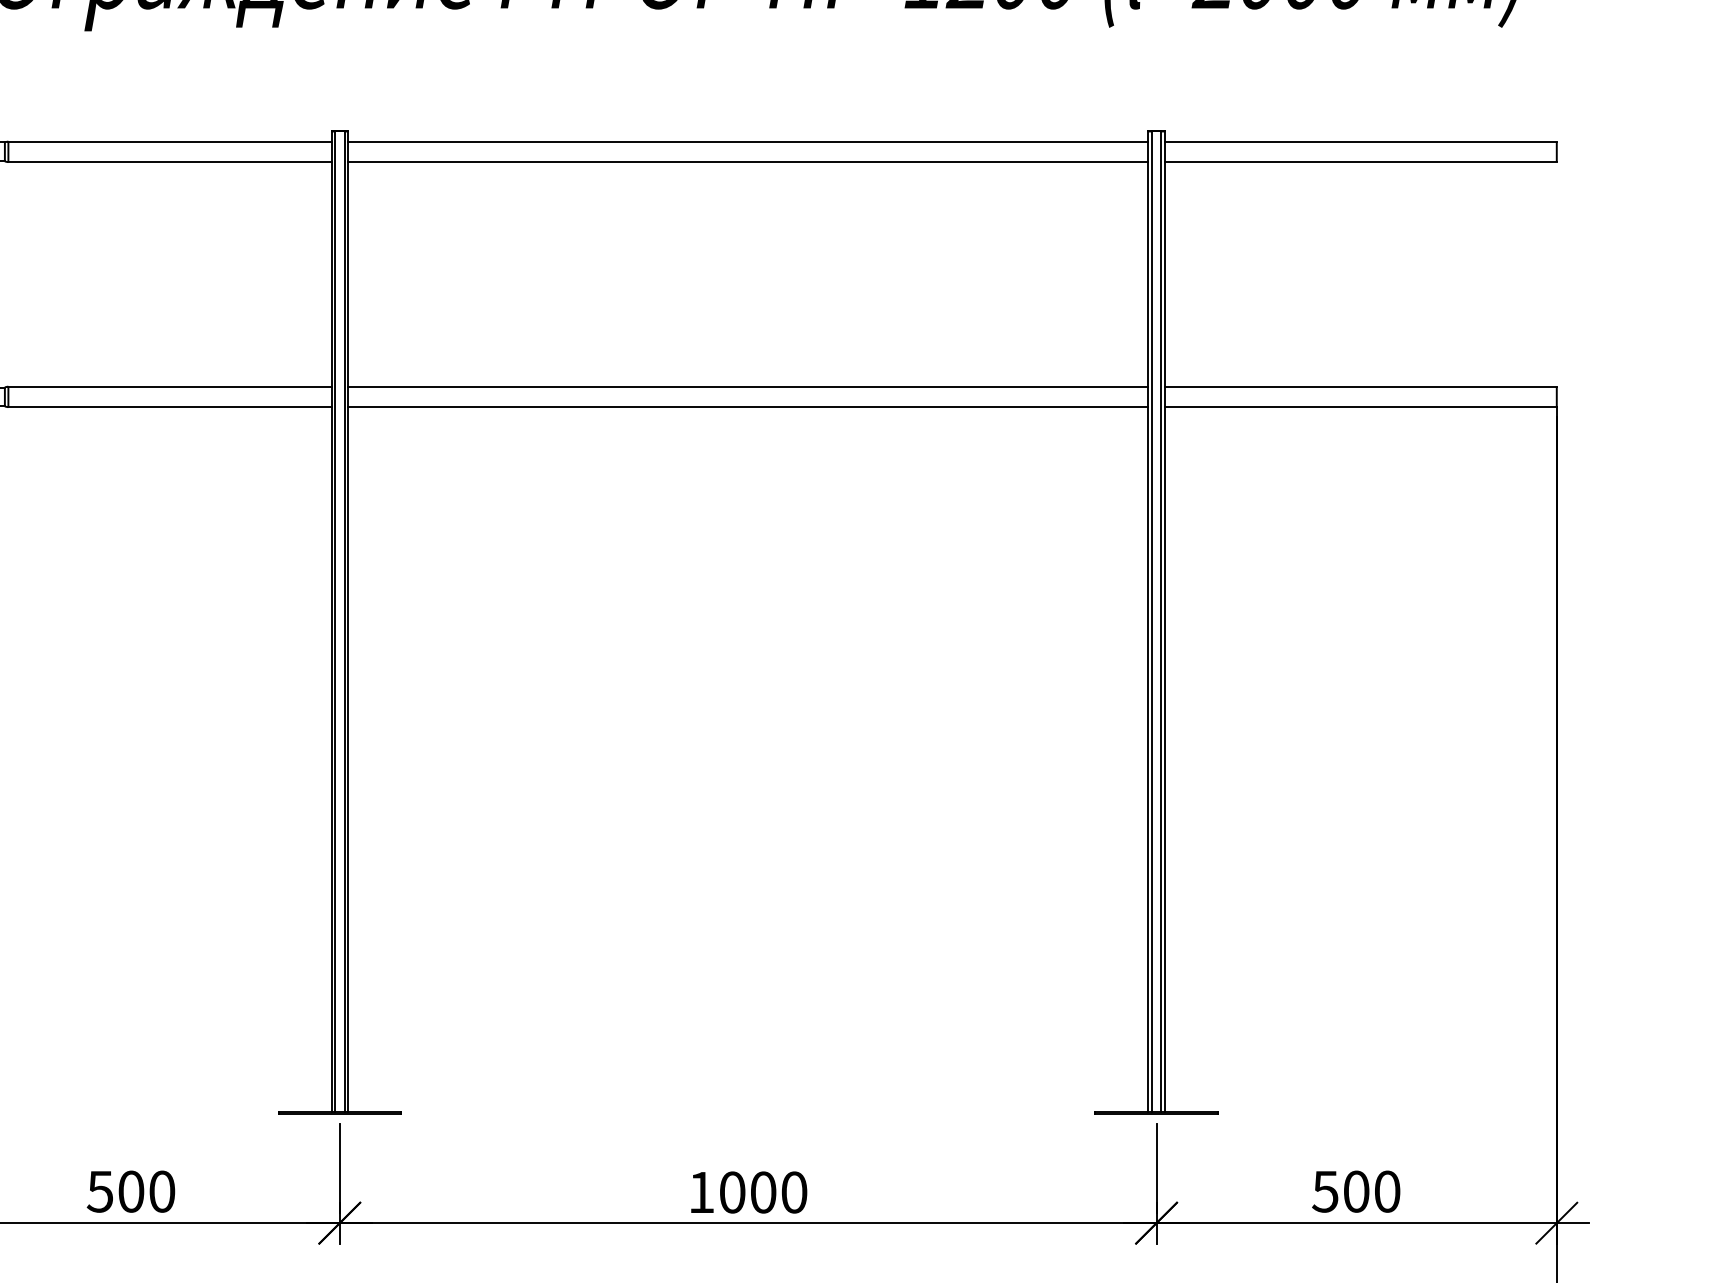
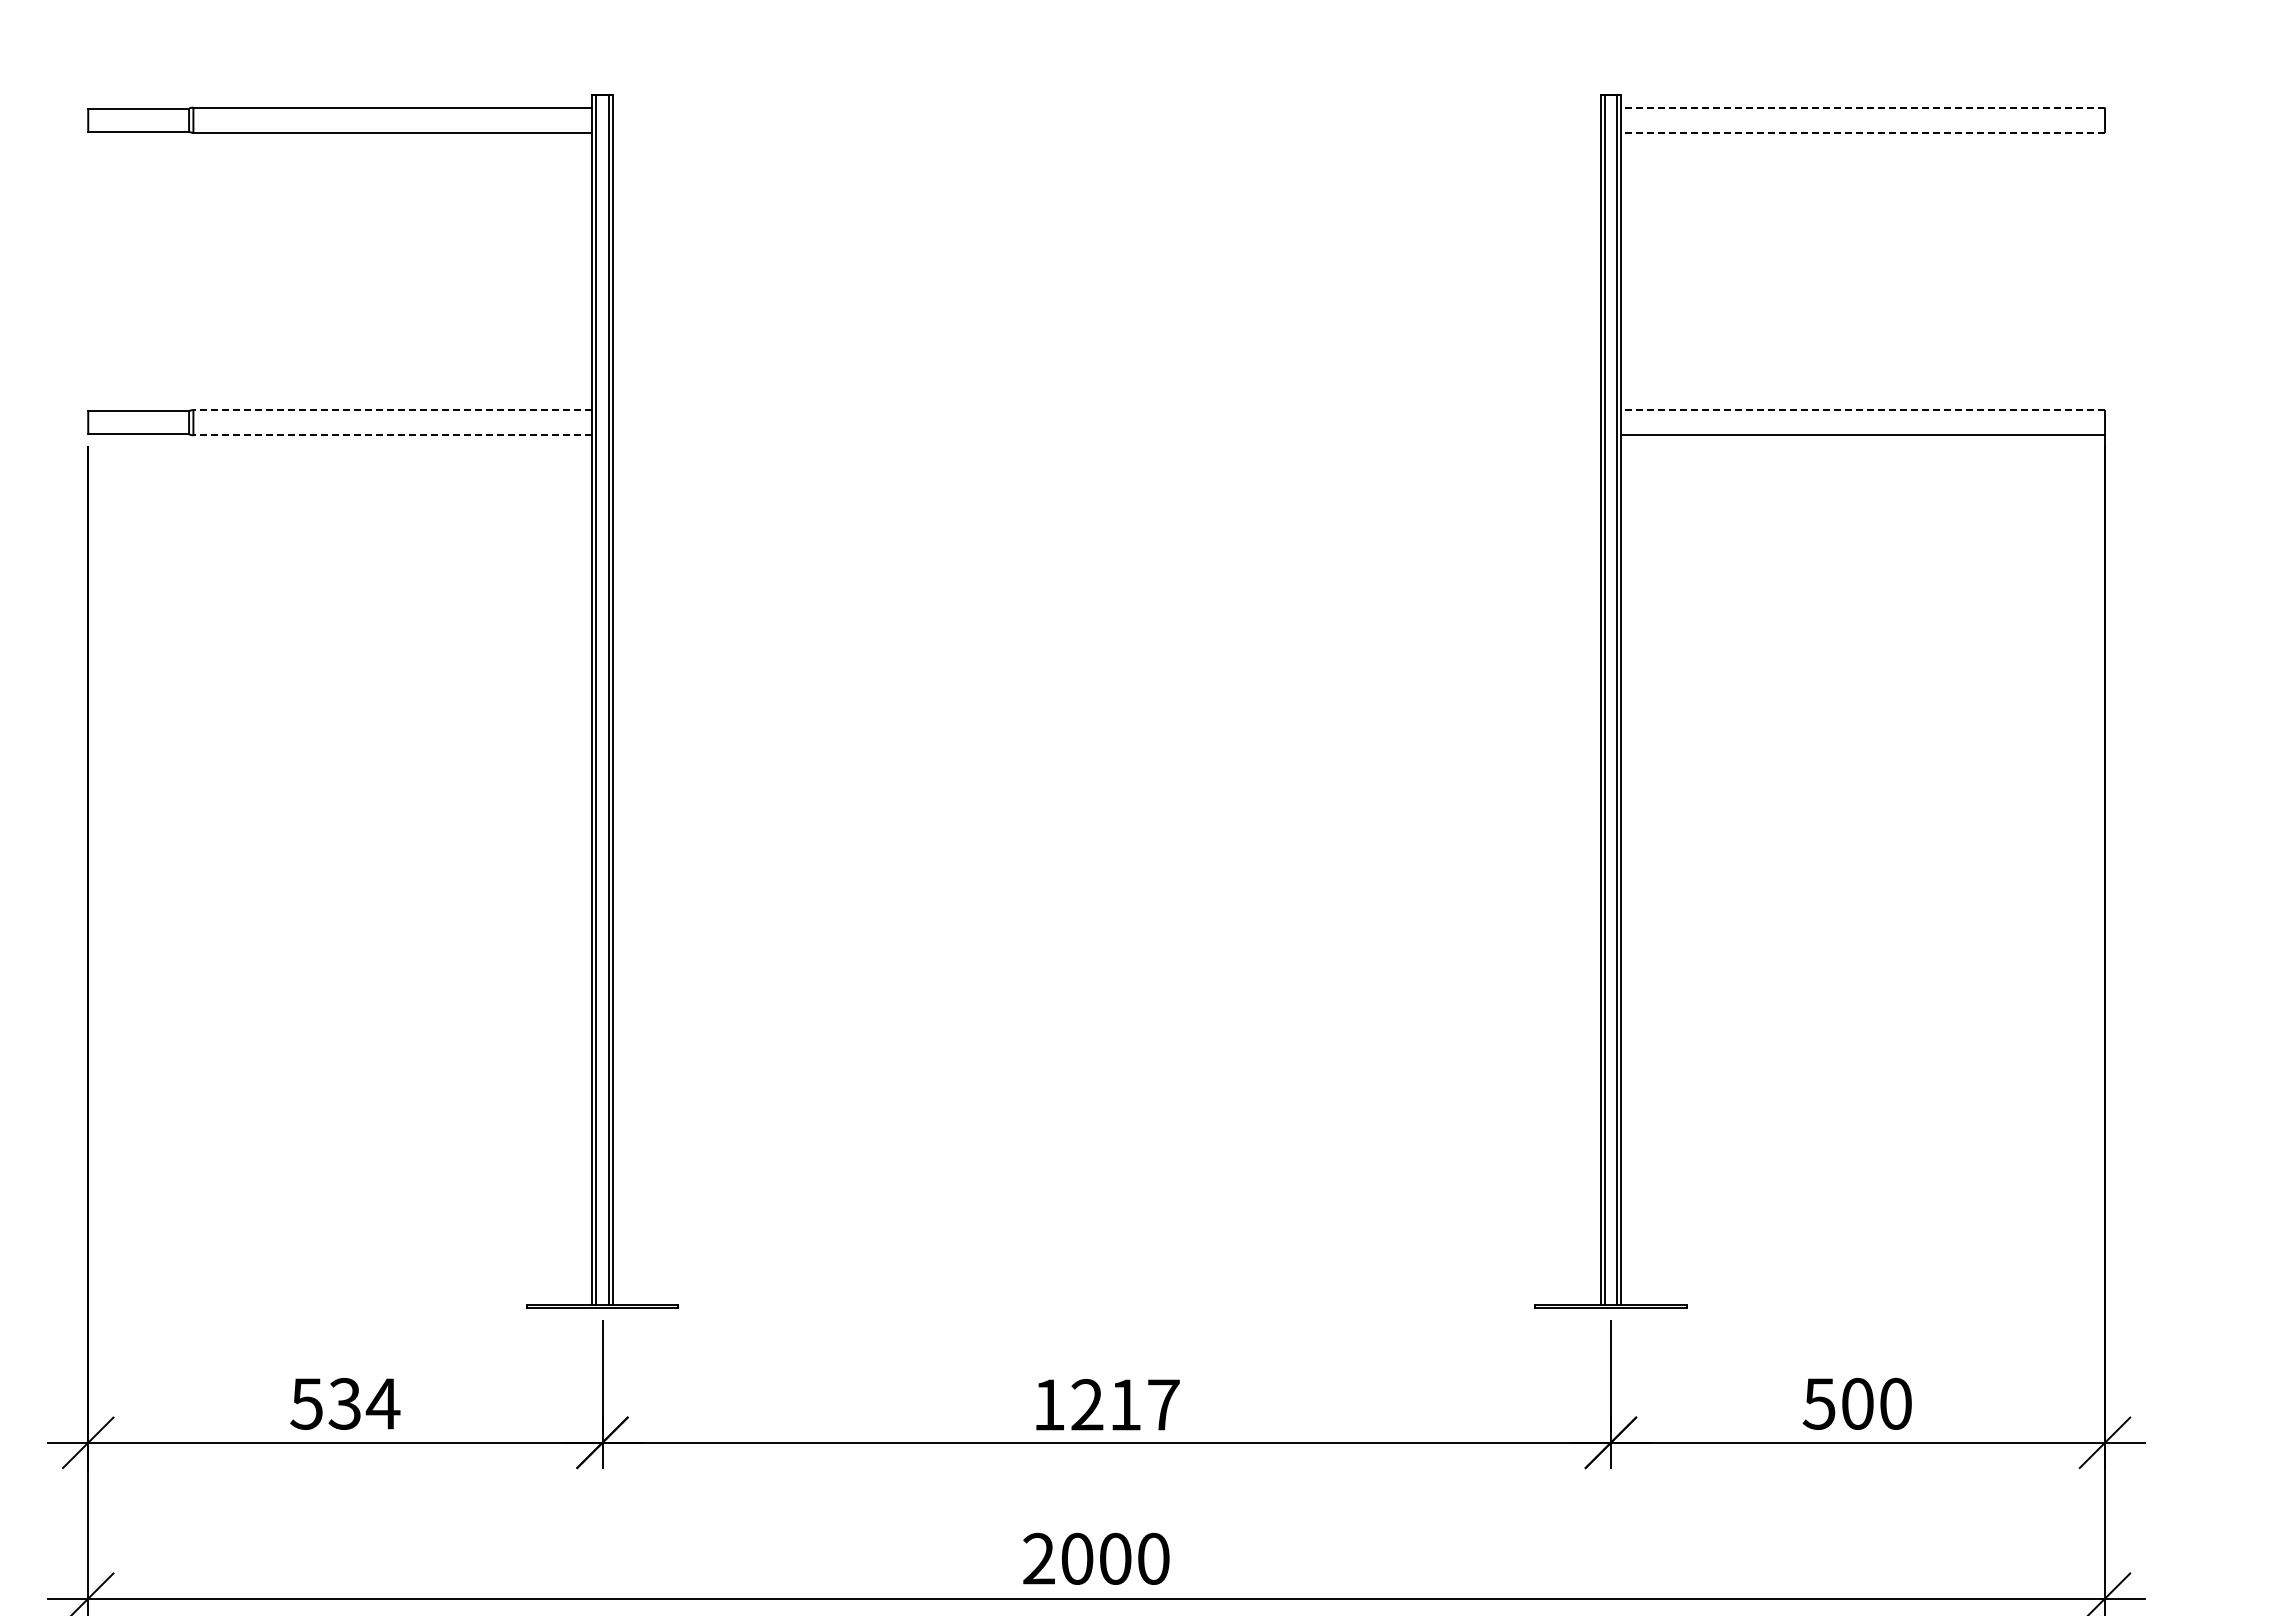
line: (748, 141) -> (1106, 107), removed
line: (1360, 141) -> (1862, 107), solid -> dashed
line: (748, 161) -> (1106, 132), removed
line: (1360, 161) -> (1862, 132), solid -> dashed
line: (169, 387) -> (392, 410), solid -> dashed
line: (748, 387) -> (1106, 410), removed
line: (1360, 387) -> (1862, 410), solid -> dashed
line: (169, 407) -> (392, 435), solid -> dashed
line: (748, 407) -> (1106, 435), removed
text: (146, 1191) -> (364, 1403), 500 -> 534
text: (763, 1192) -> (1125, 1404), 1000 -> 1217

